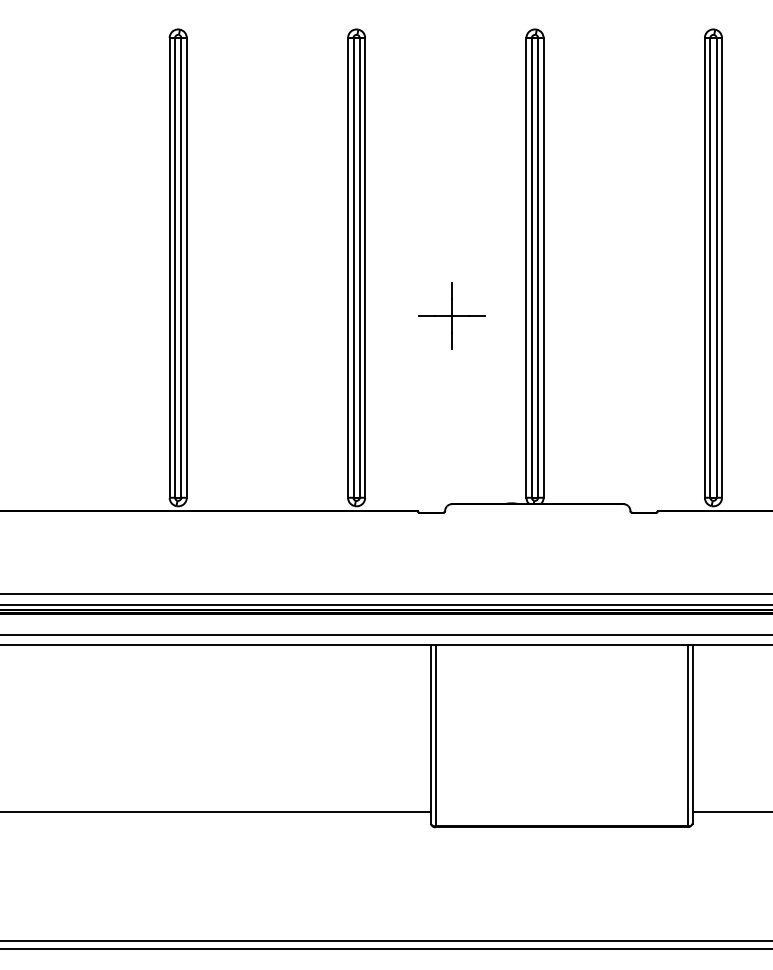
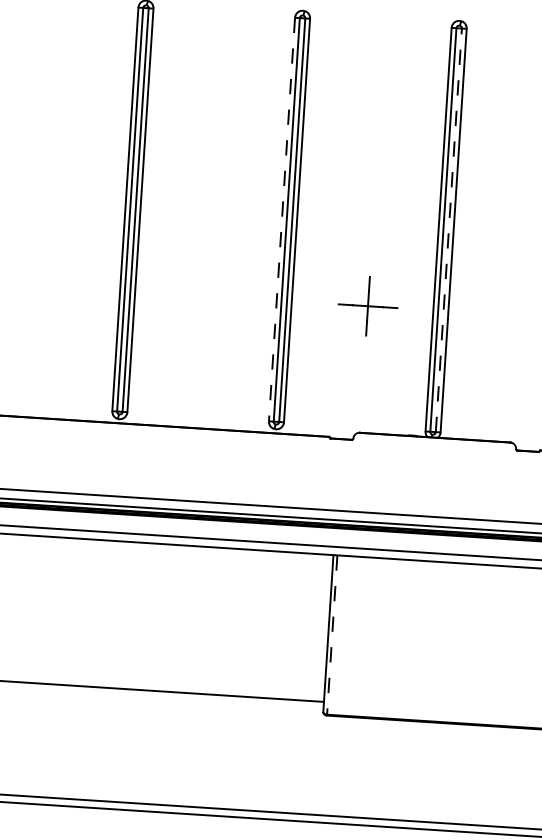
line: (348, 267) -> (282, 219), solid -> dashed
line: (538, 267) -> (449, 230), solid -> dashed
part: (451, 315) -> (367, 305), moved
line: (435, 735) -> (332, 634), solid -> dashed

